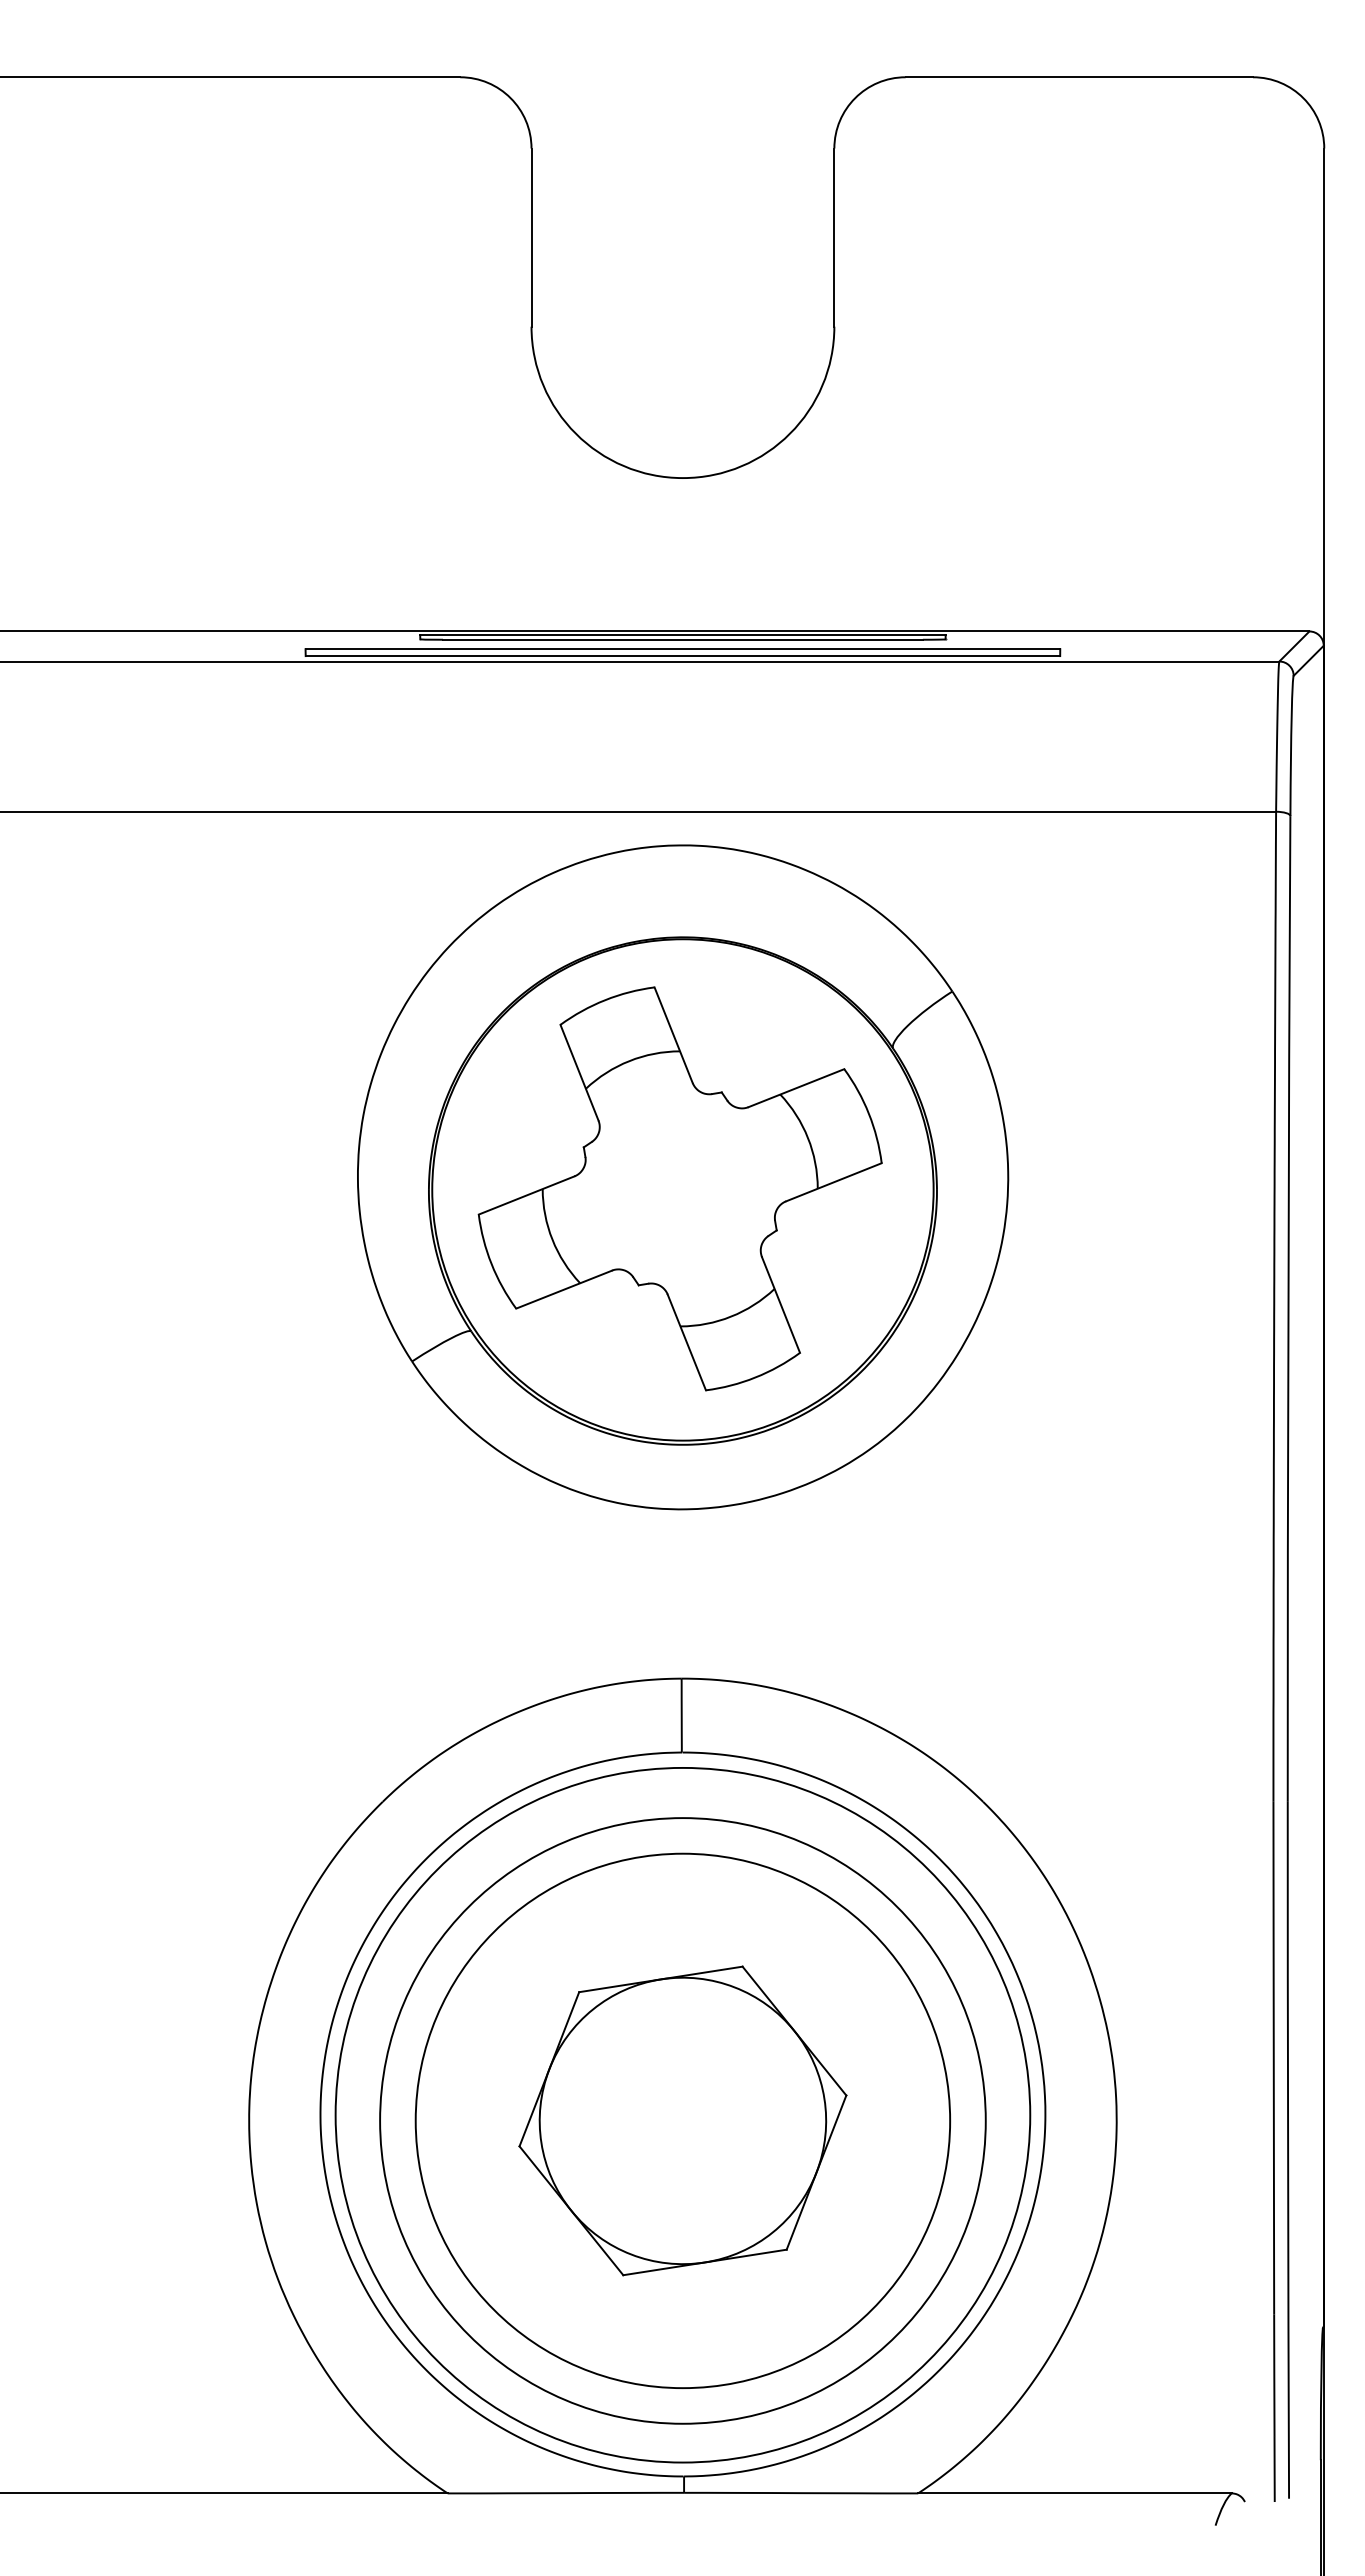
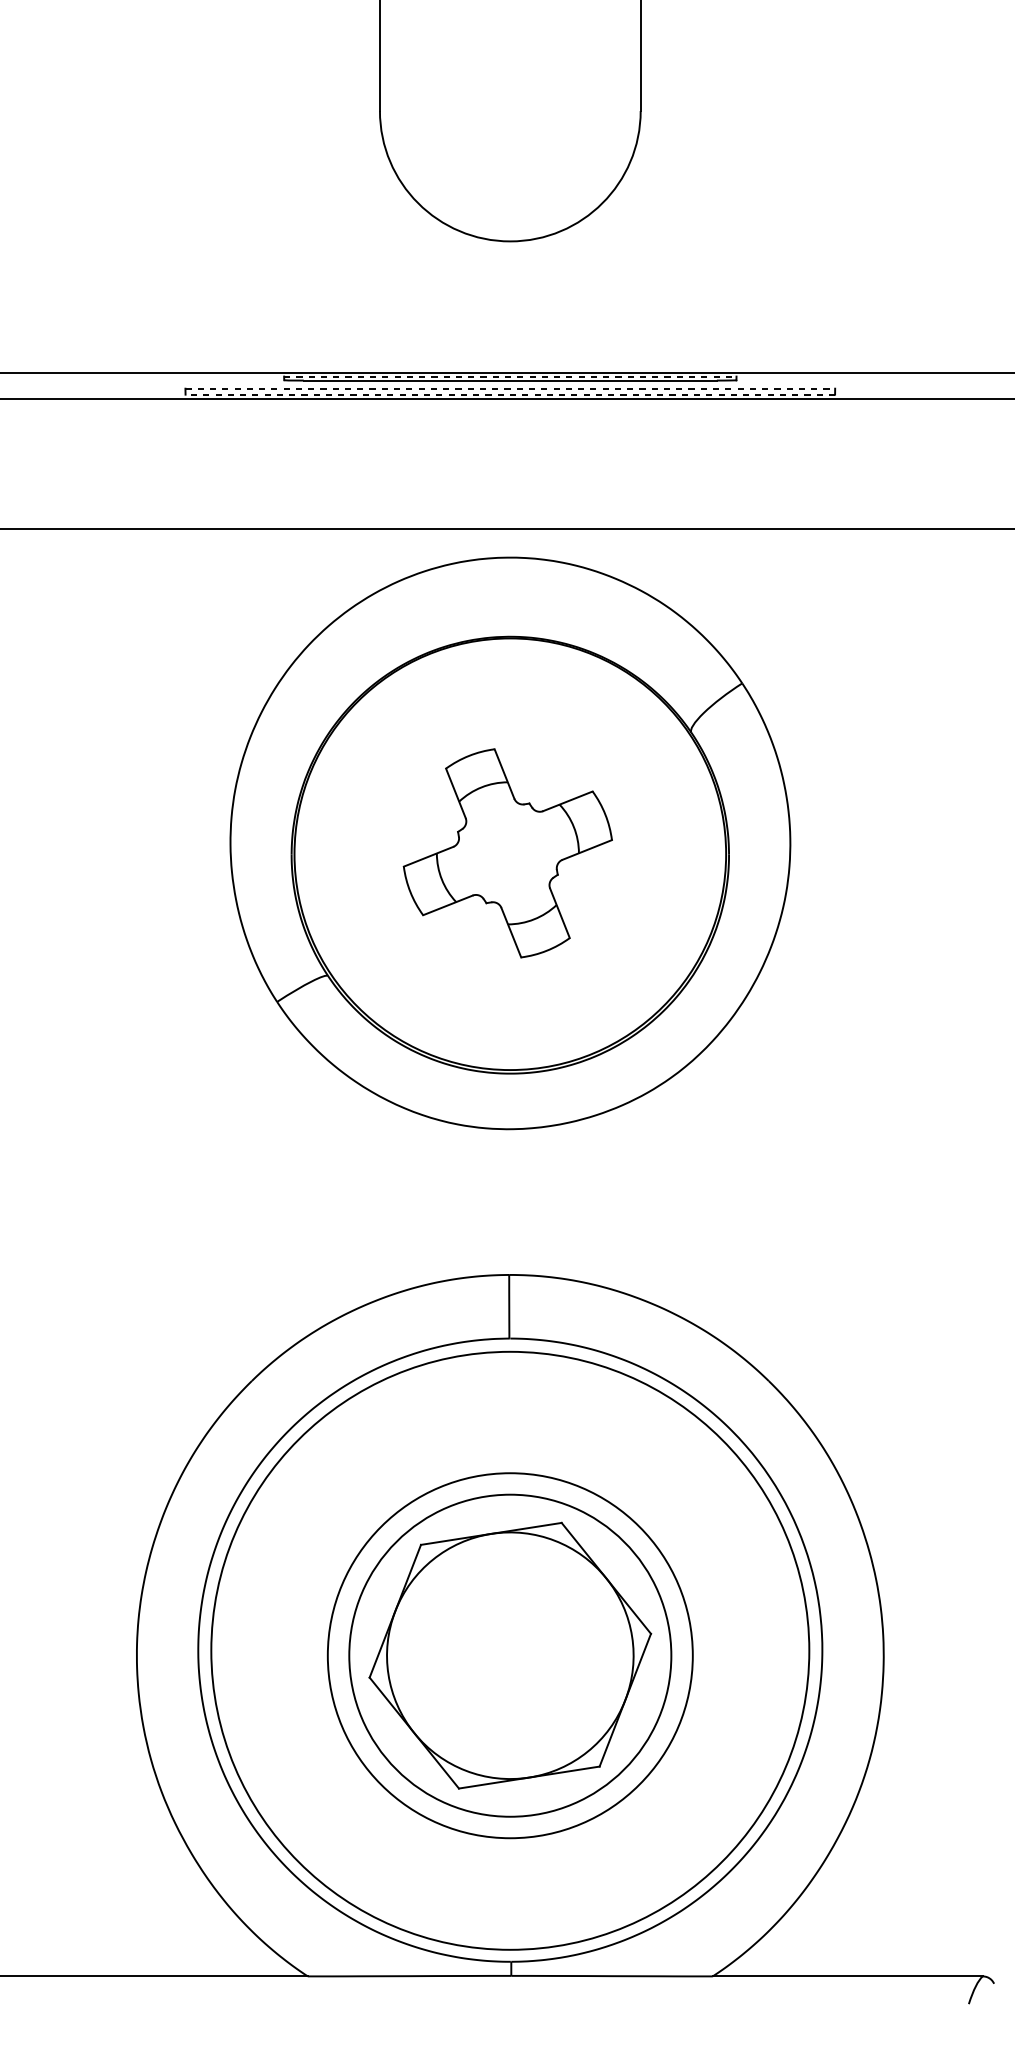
line: (682, 635) -> (509, 376), solid -> dashed
line: (683, 649) -> (510, 388), solid -> dashed
line: (682, 656) -> (509, 394), solid -> dashed
part: (679, 1188) -> (507, 852), size x0.6
circle: (682, 2120) -> (509, 1655), size x0.7
circle: (682, 2120) -> (509, 1655), size x0.7

